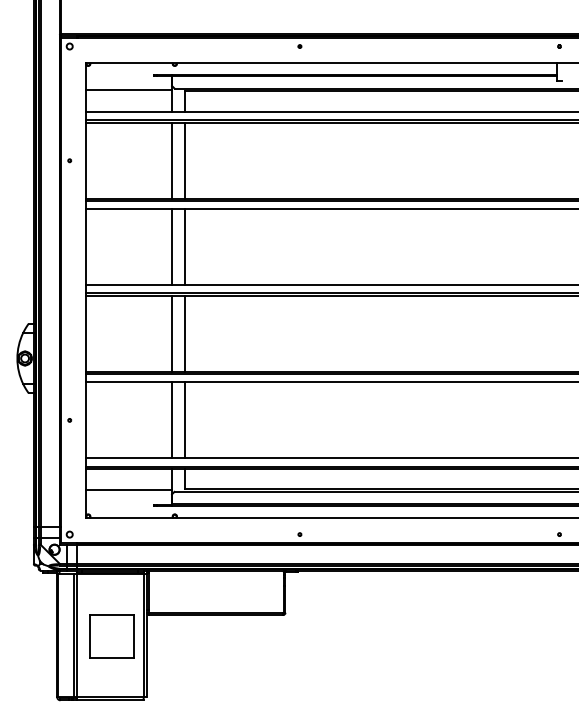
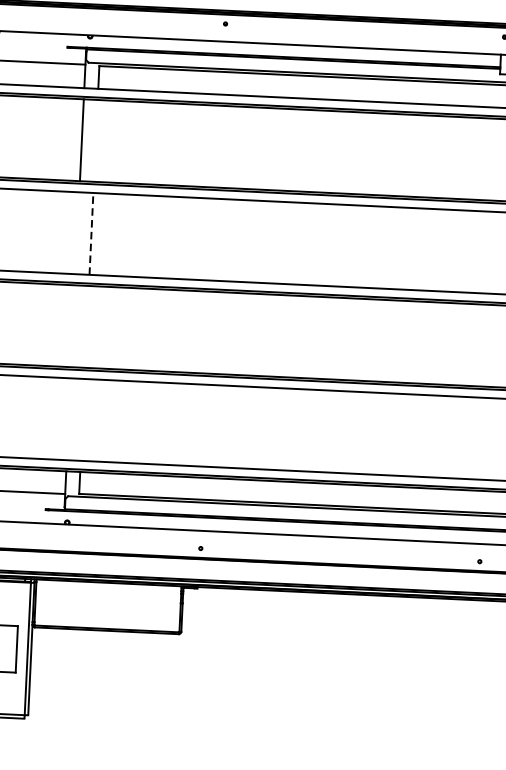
line: (184, 160) -> (95, 140), removed
line: (184, 246) -> (91, 233), solid -> dashed
line: (171, 247) -> (77, 233), removed
line: (171, 333) -> (72, 325), removed
line: (184, 333) -> (86, 326), removed
line: (171, 420) -> (68, 419), removed
line: (184, 420) -> (82, 420), removed

